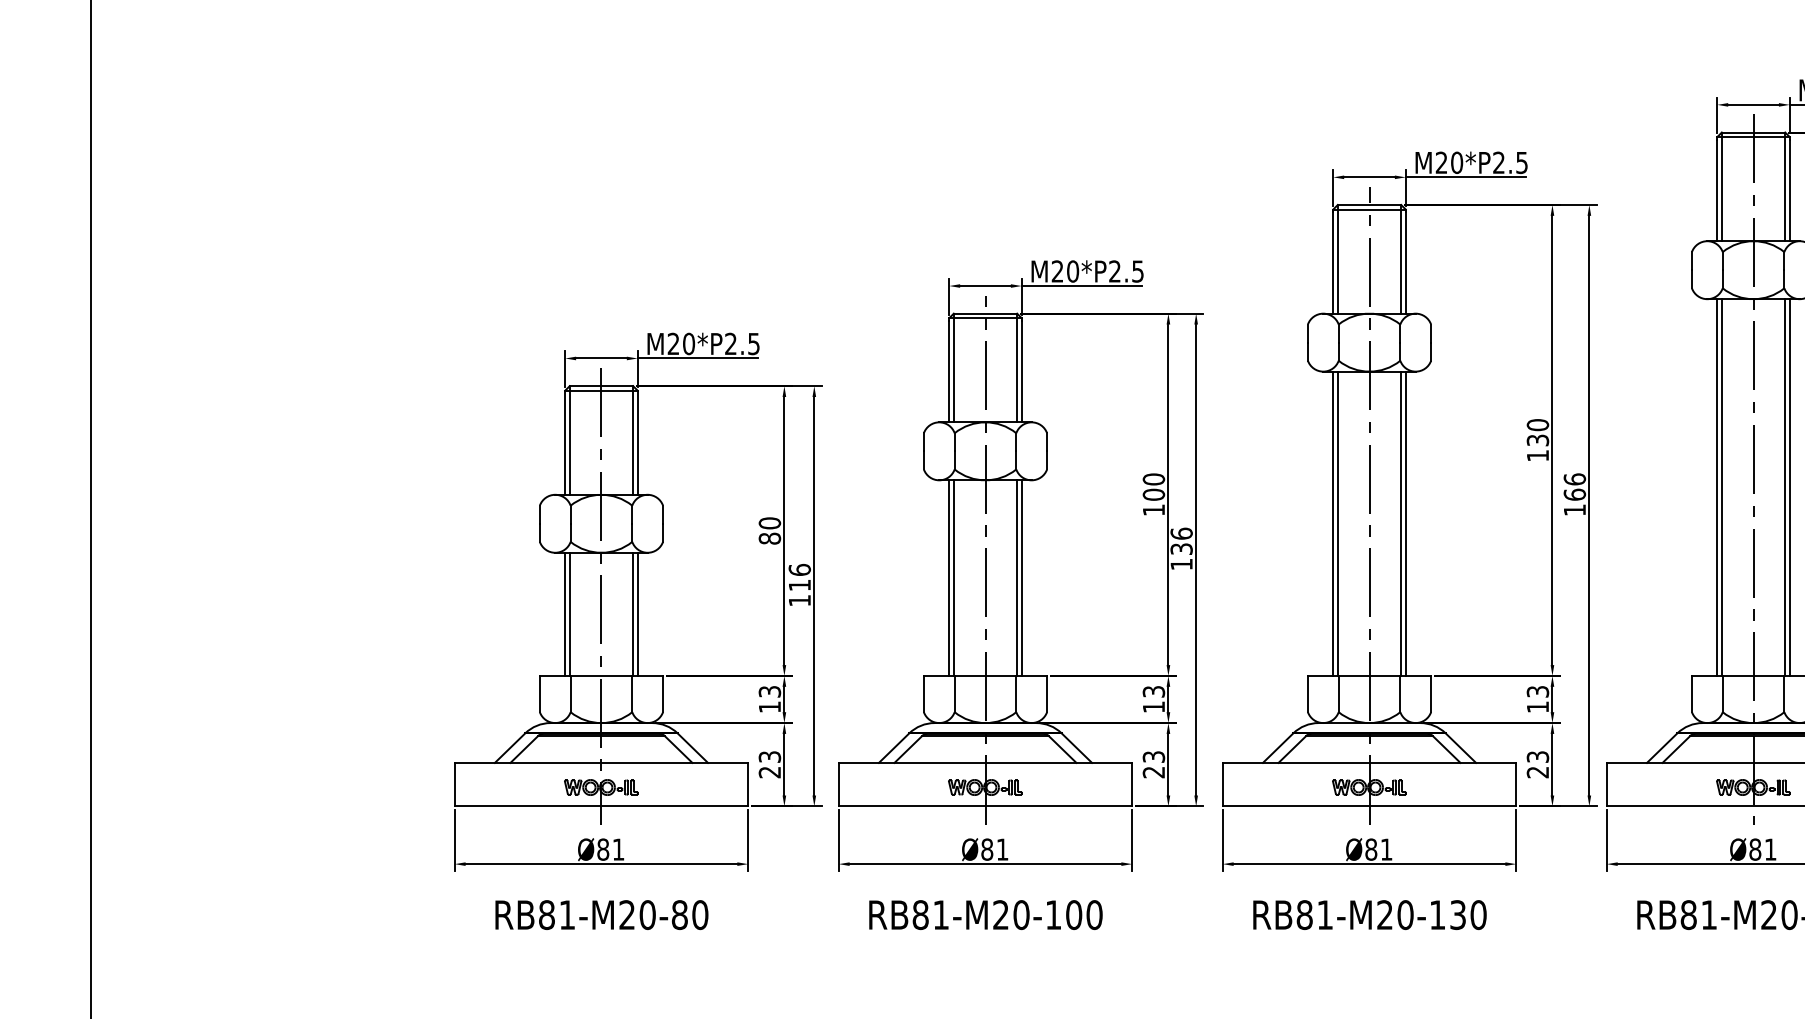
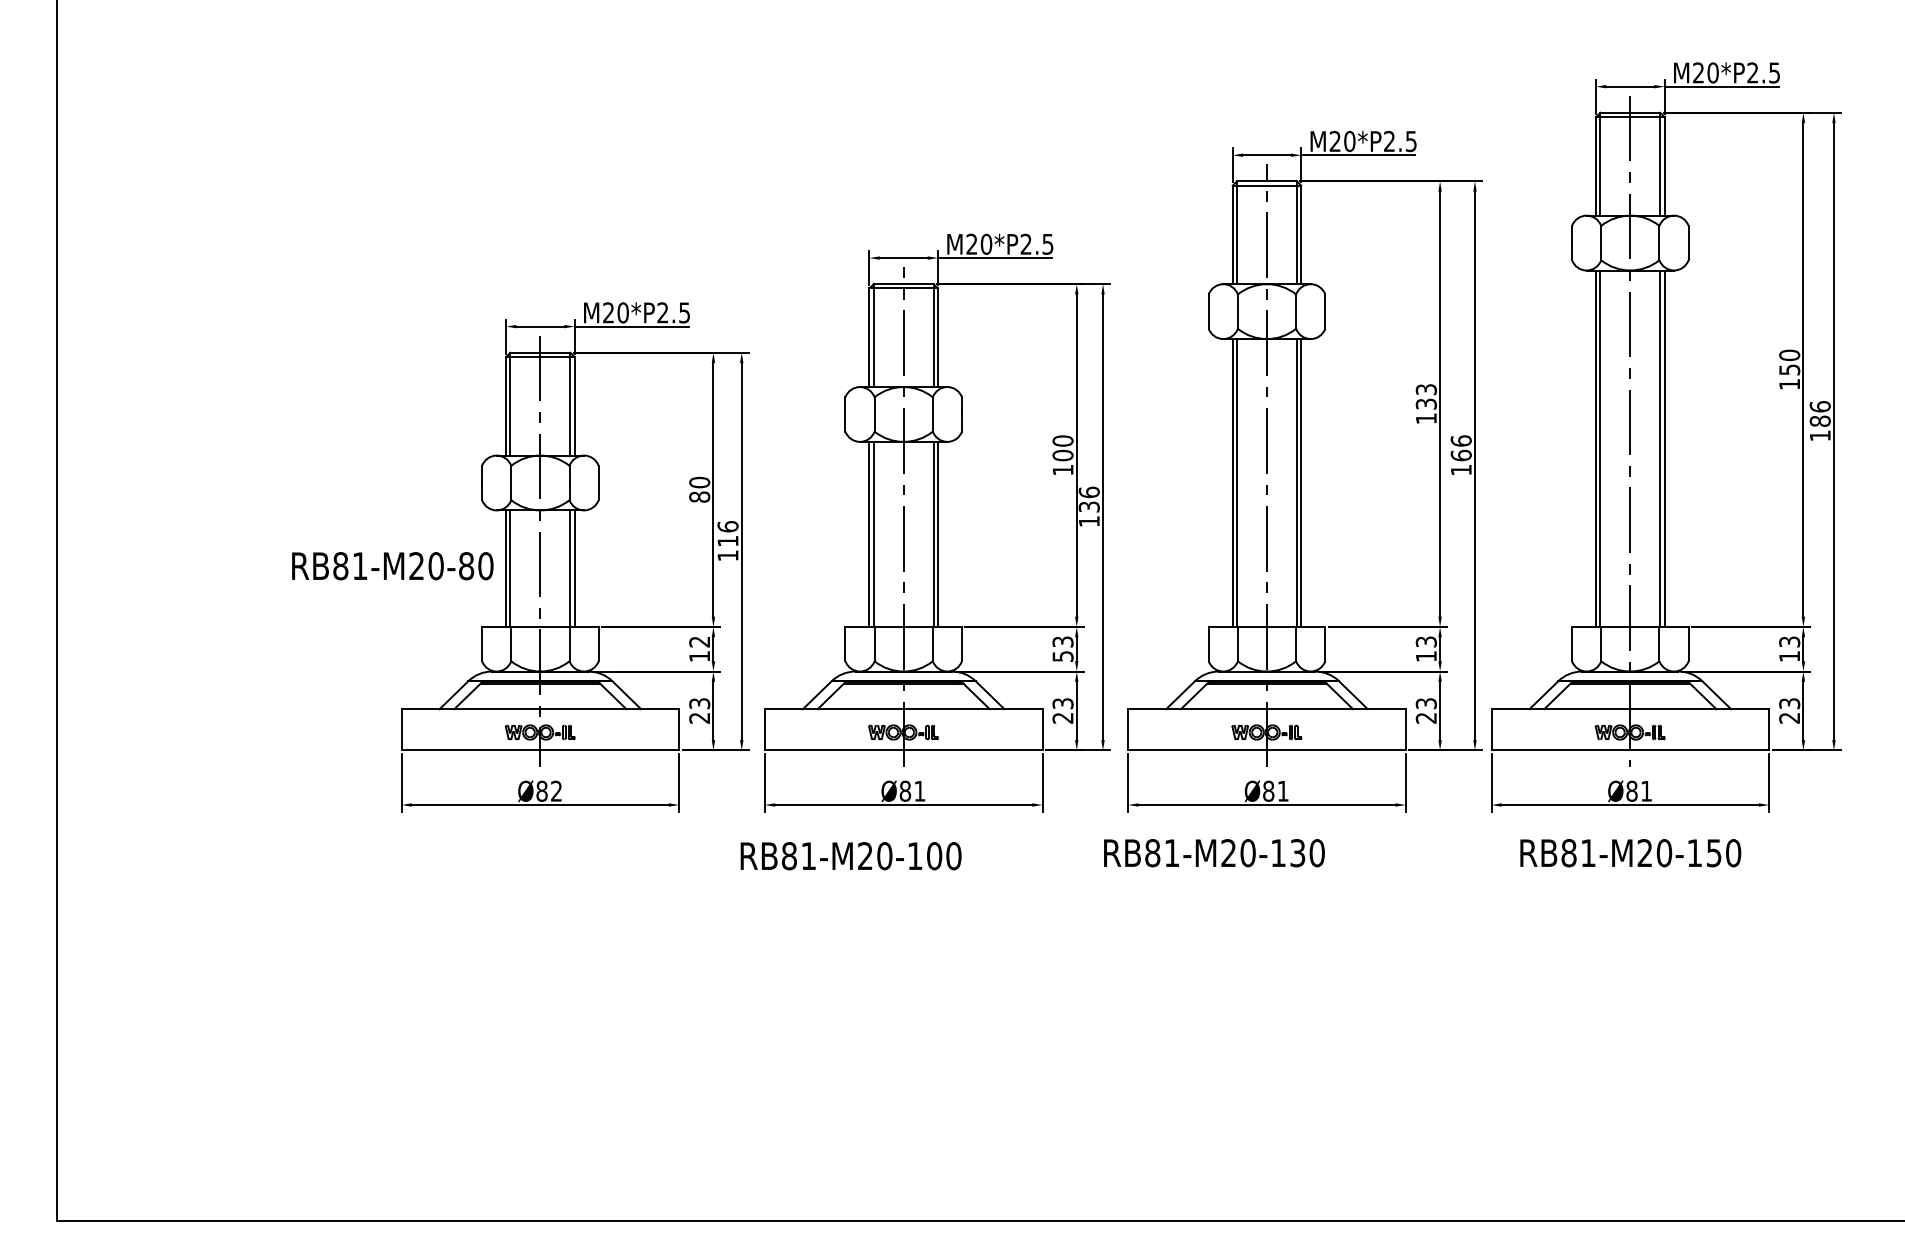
text: (1537, 424) -> (1425, 389), 130 -> 133
text: (769, 691) -> (699, 641), 13 -> 12
text: (1153, 707) -> (1062, 656), 13 -> 53
text: (618, 848) -> (556, 790), Ø81 -> Ø82
text: (601, 915) -> (392, 566), moved
text: (985, 915) -> (850, 856), moved
text: (1370, 915) -> (1214, 853), moved

